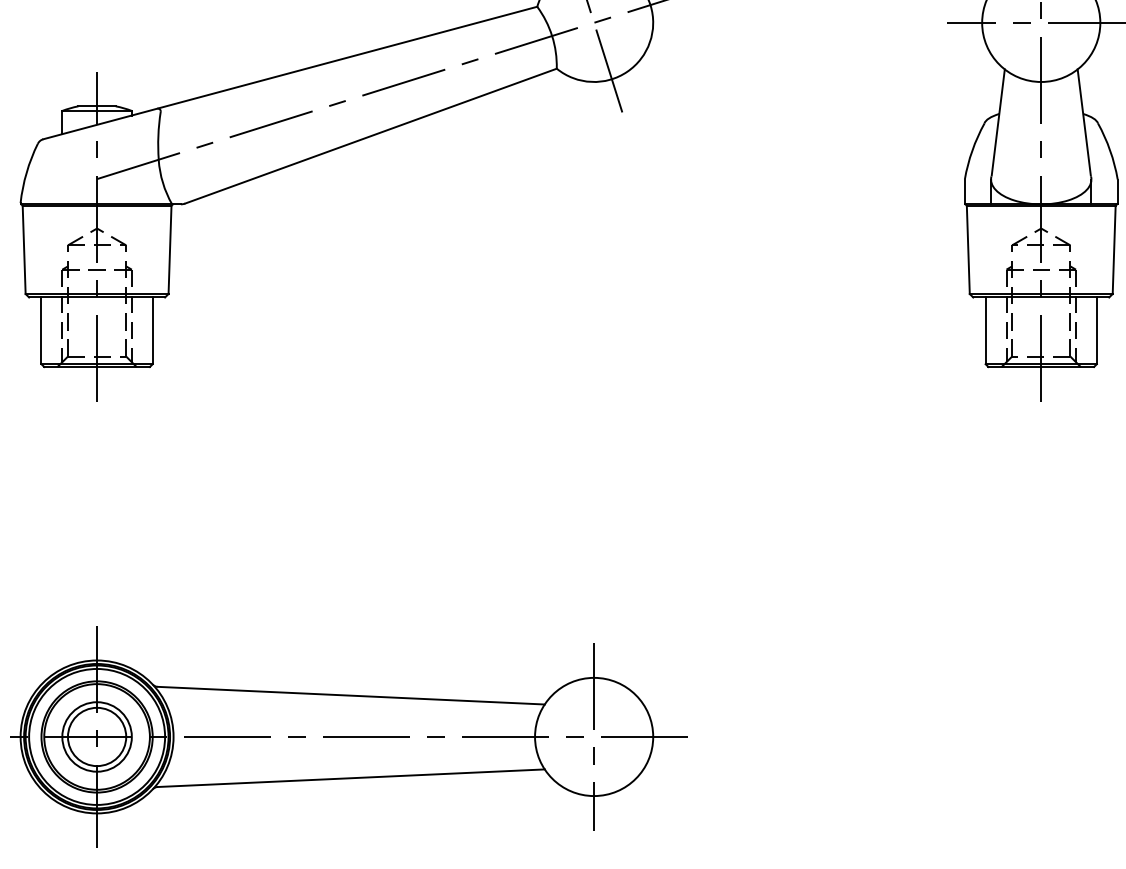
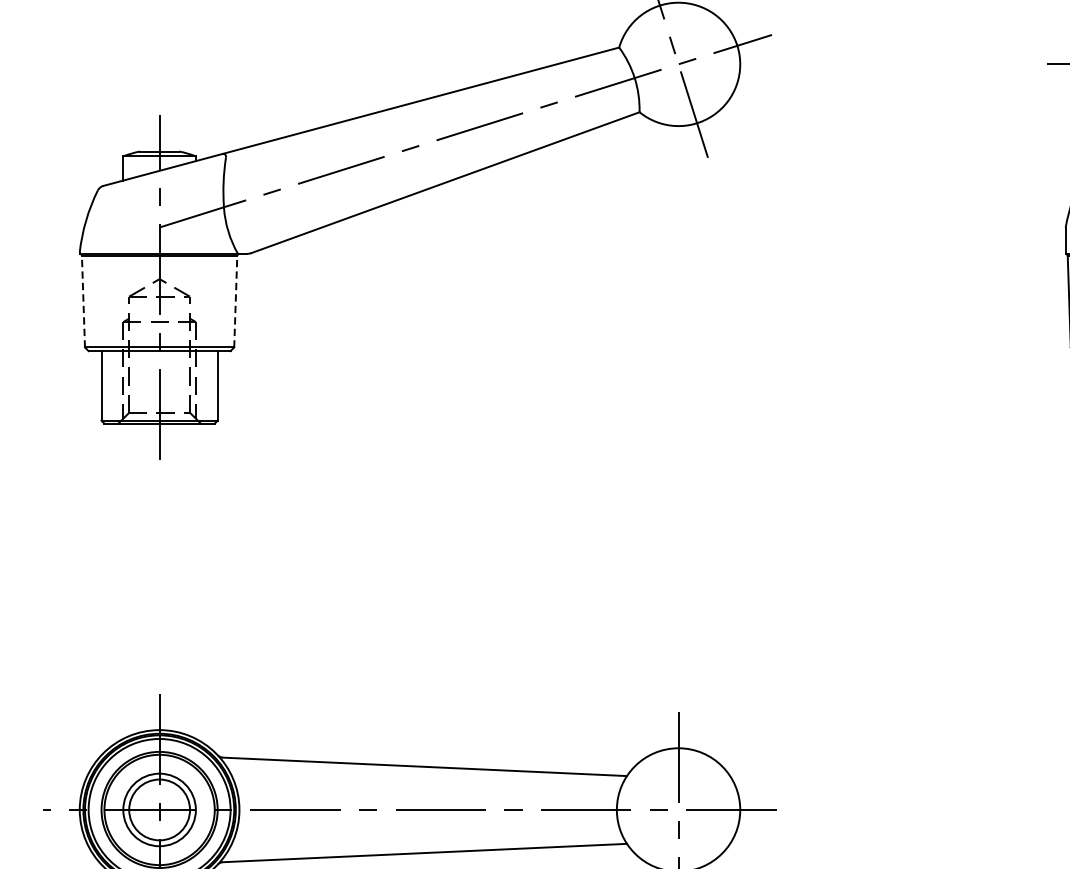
line: (24, 250) -> (83, 302), solid -> dashed
line: (170, 250) -> (236, 302), solid -> dashed

